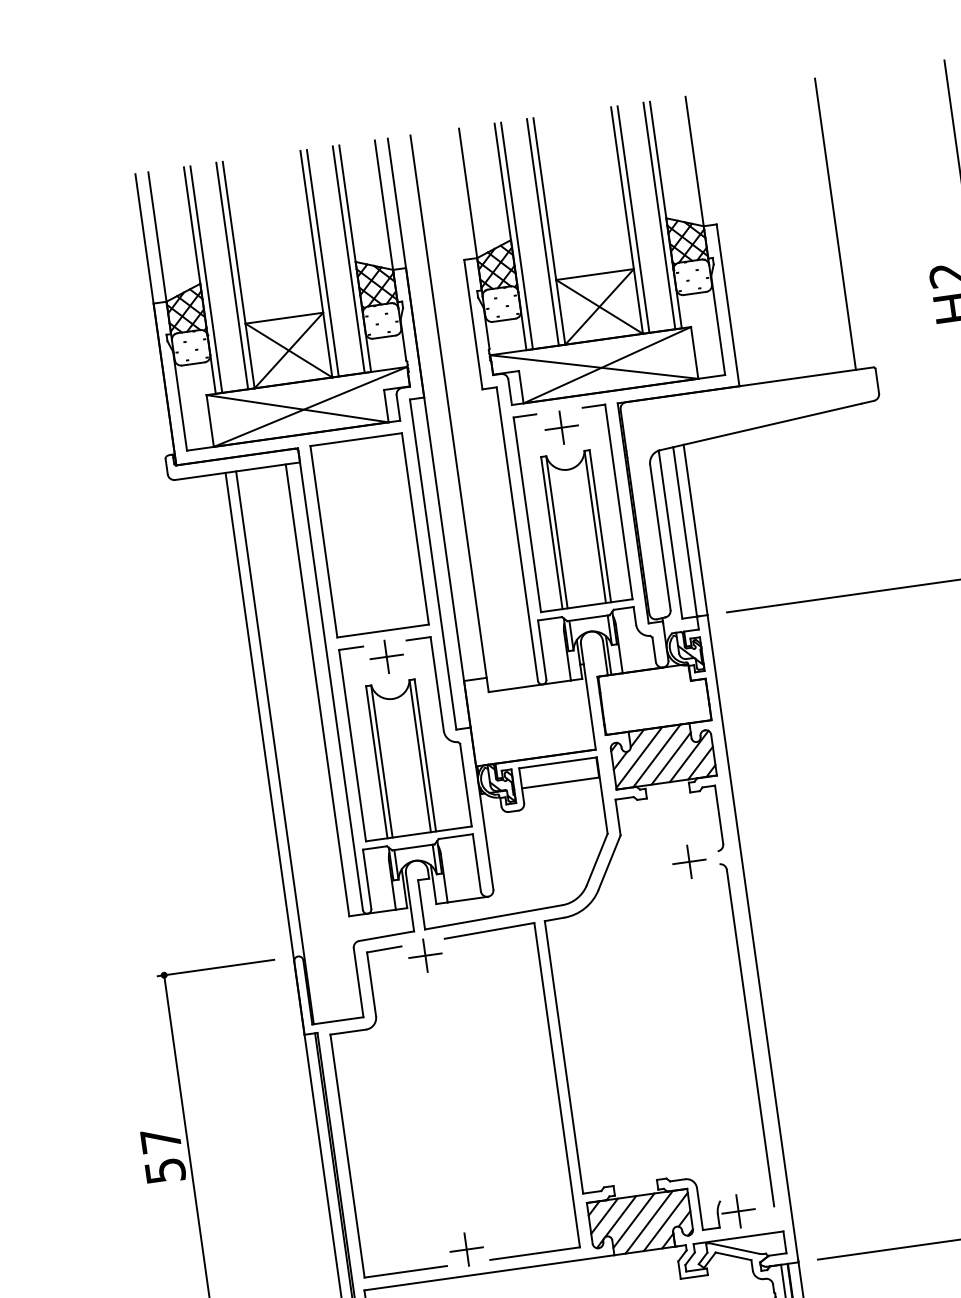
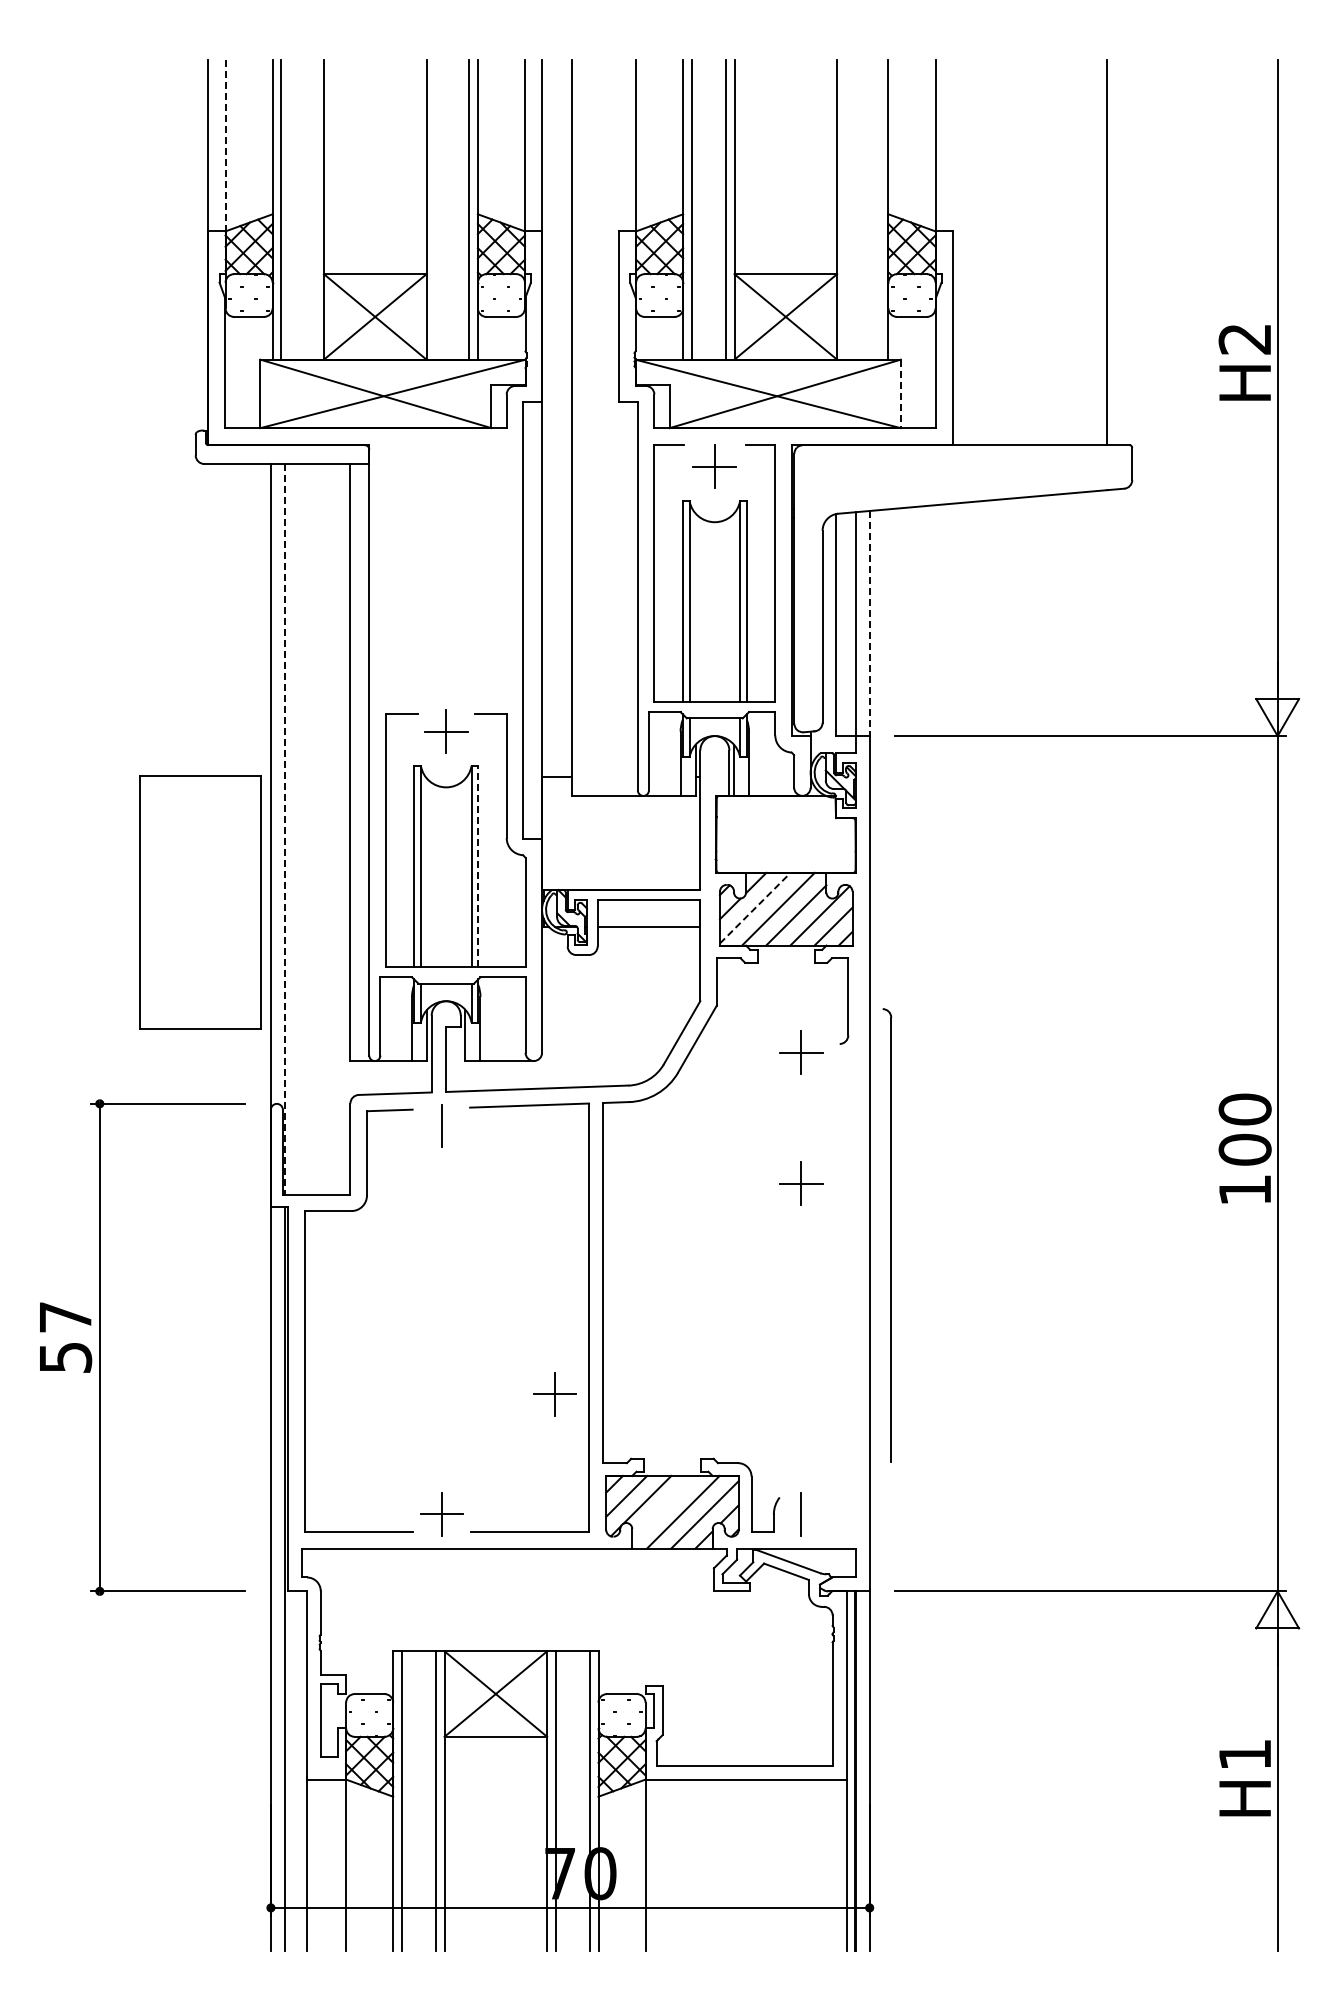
line: (659, 215) -> (879, 209), removed
line: (633, 219) -> (845, 209), removed
line: (157, 239) -> (225, 148), solid -> dashed
line: (323, 262) -> (435, 209), removed
line: (232, 275) -> (315, 209), removed
line: (694, 353) -> (900, 394), solid -> dashed
line: (695, 529) -> (869, 623), solid -> dashed
part: (369, 535) -> (200, 902), moved
line: (274, 748) -> (284, 829), solid -> dashed
line: (425, 755) -> (478, 866), solid -> dashed
line: (639, 757) -> (755, 908), solid -> dashed
line: (425, 956) -> (441, 1126), removed
part: (703, 960) -> (801, 1183), added
part: (747, 1035) -> (887, 1235), moved
part: (539, 1146) -> (554, 1394), added
line: (738, 1211) -> (800, 1514), removed
line: (633, 1220) -> (663, 1507), removed

